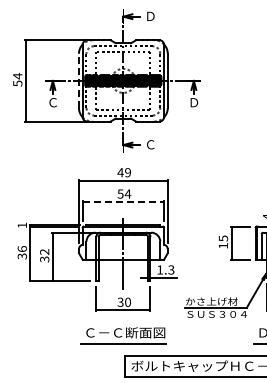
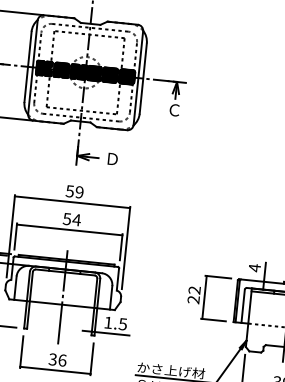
line: (78, 80) -> (27, 66), dashed -> solid
text: (194, 102) -> (175, 110), Ｄ -> Ｃ
text: (150, 144) -> (112, 158), Ｃ -> Ｄ
text: (120, 172) -> (69, 191), 49 -> 59
line: (123, 202) -> (69, 230), dashed -> solid
text: (223, 241) -> (194, 294), 15 -> 22
text: (171, 269) -> (123, 323), 1.3 -> 1.5
text: (128, 301) -> (63, 359), 30 -> 36

